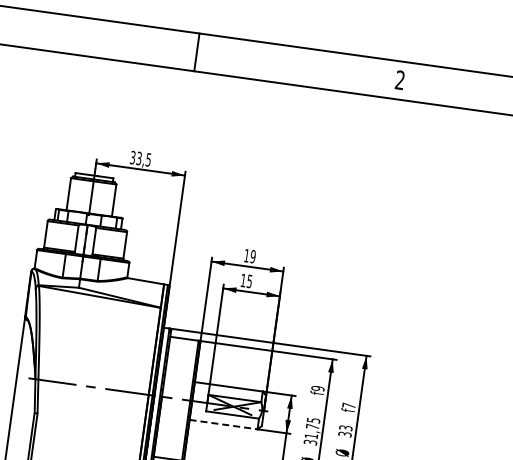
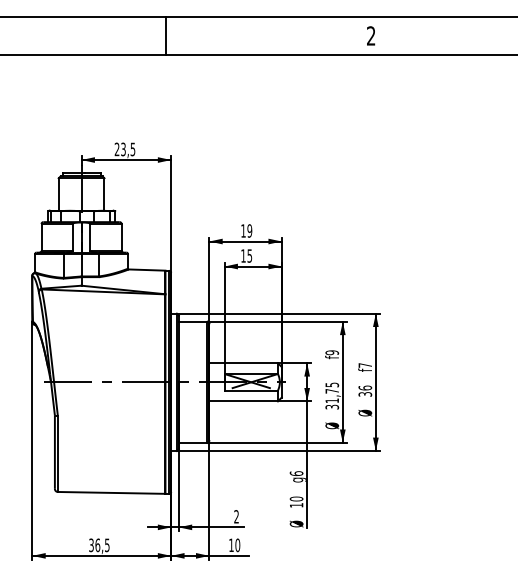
text: (132, 157) -> (116, 149), 33,5 -> 23,5
line: (224, 424) -> (244, 401), dashed -> solid
text: (346, 427) -> (365, 387), 33 -> 36

